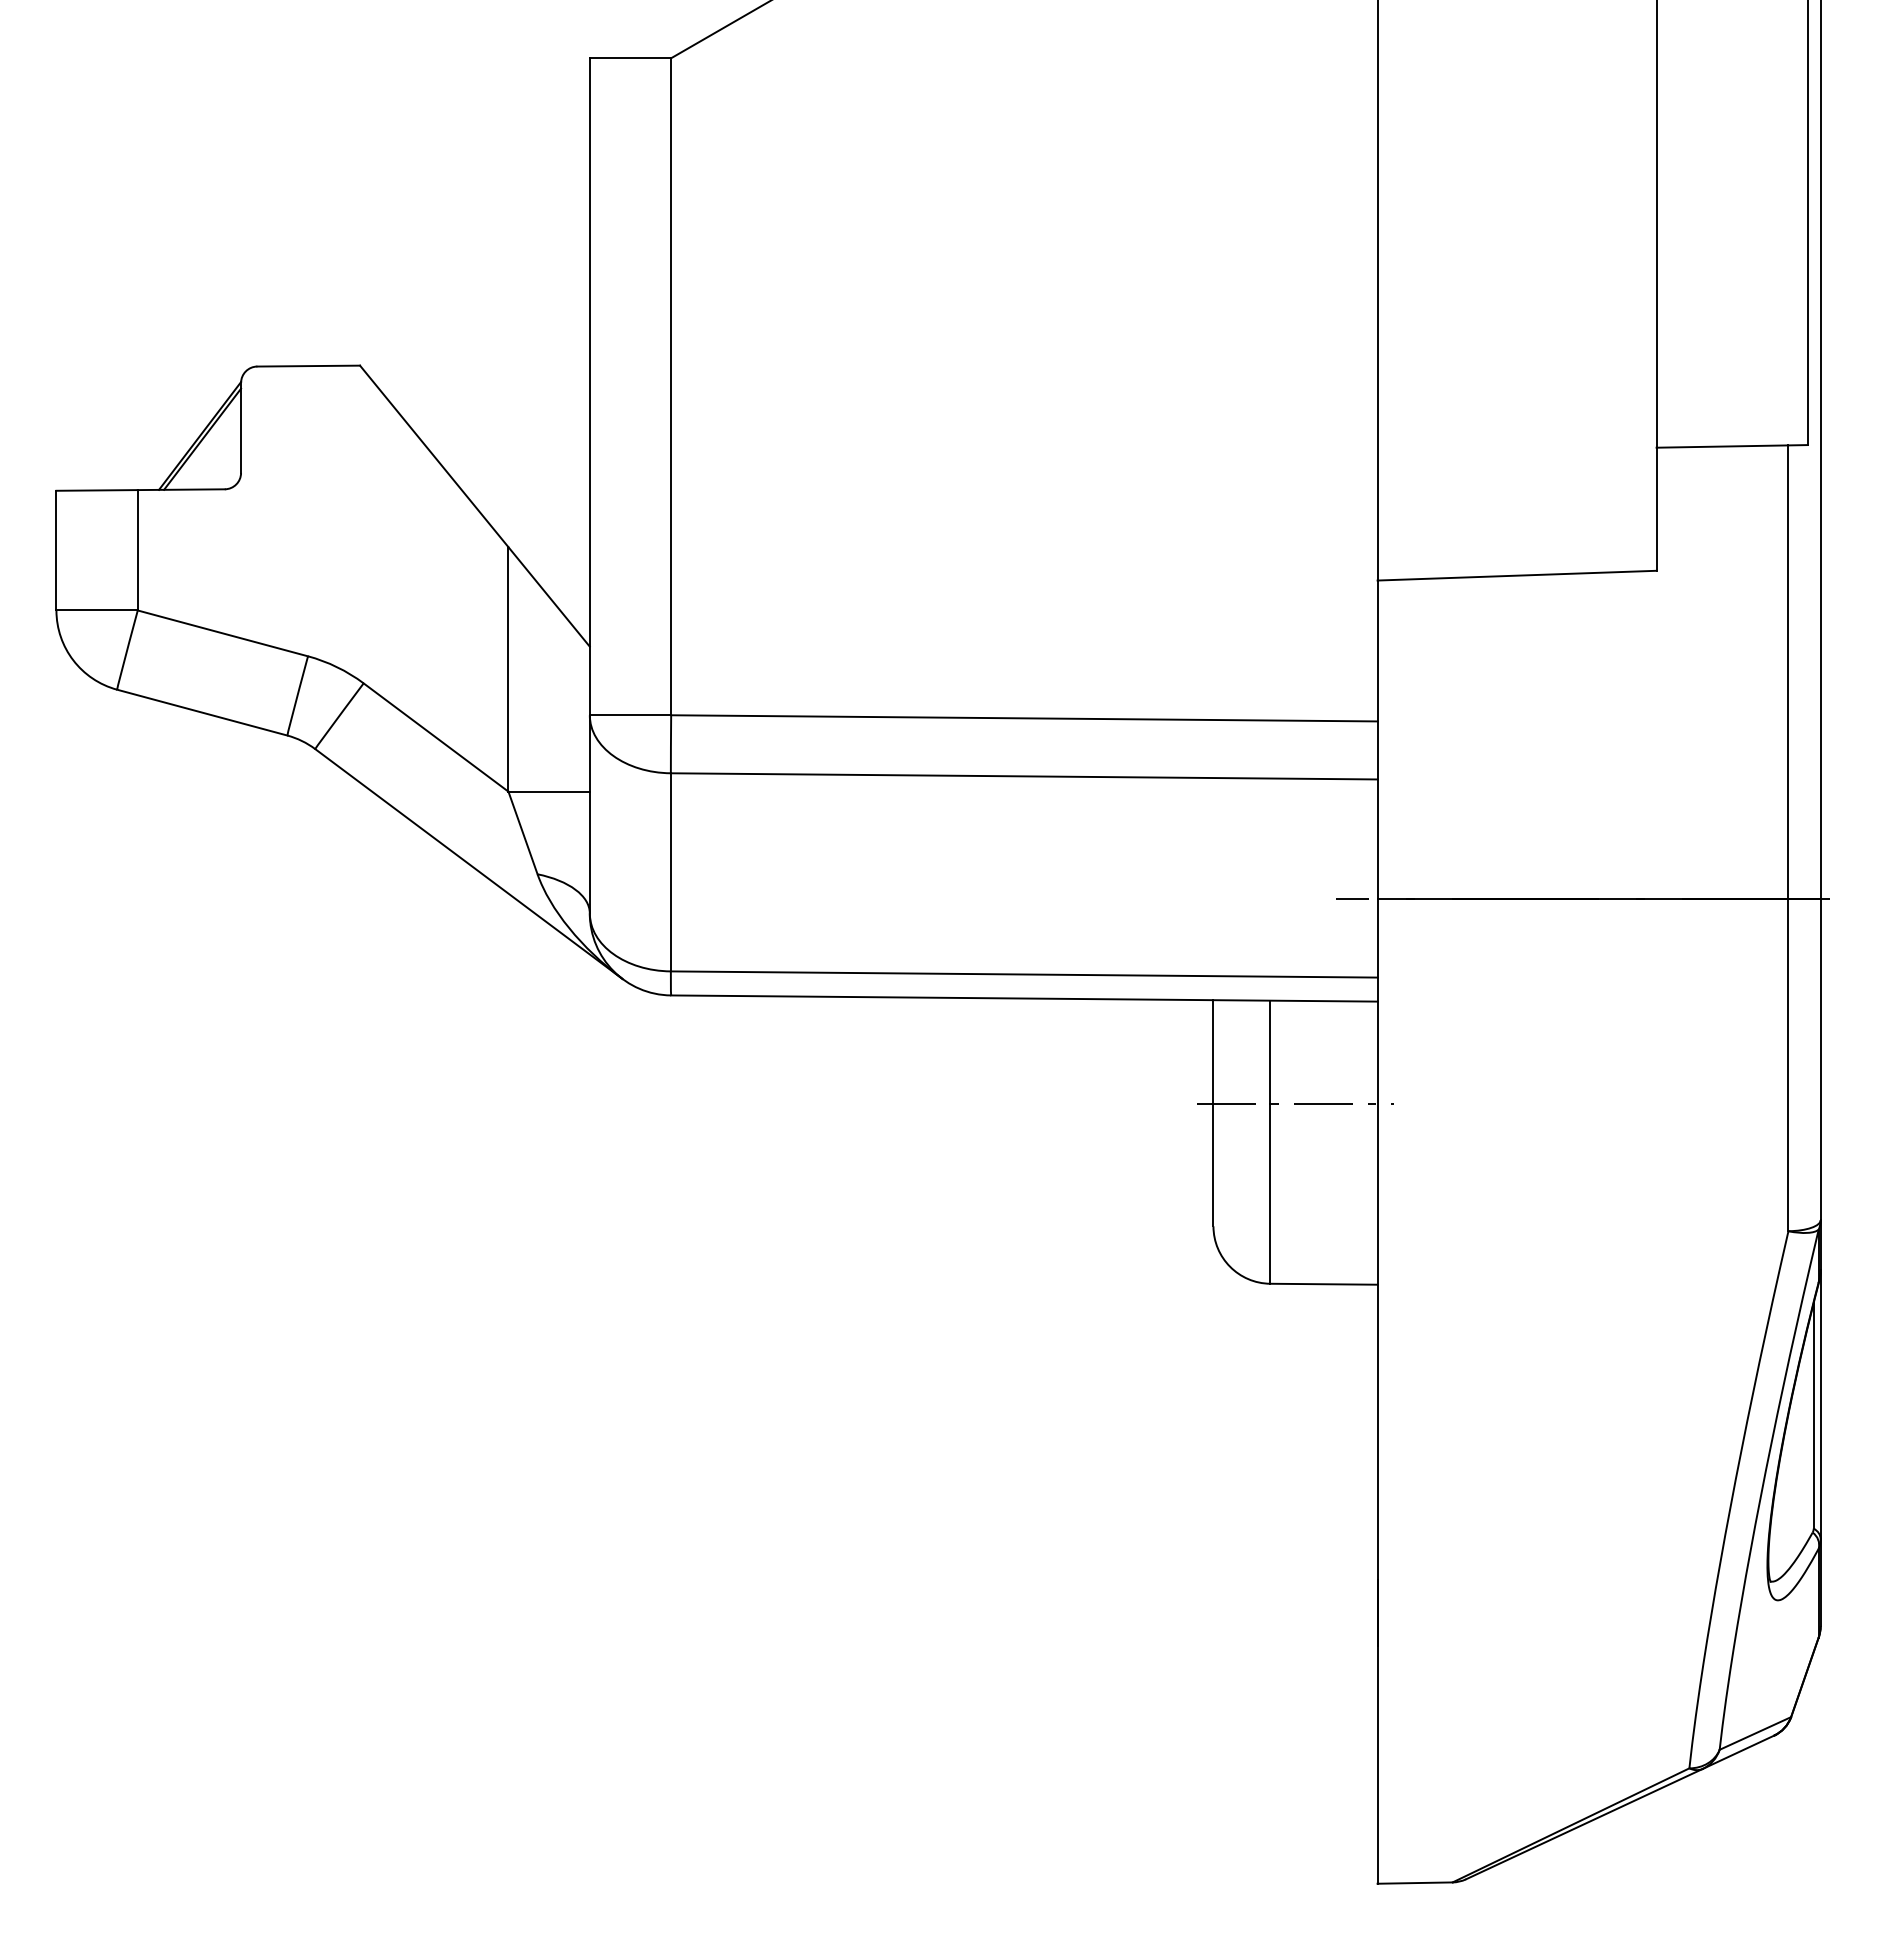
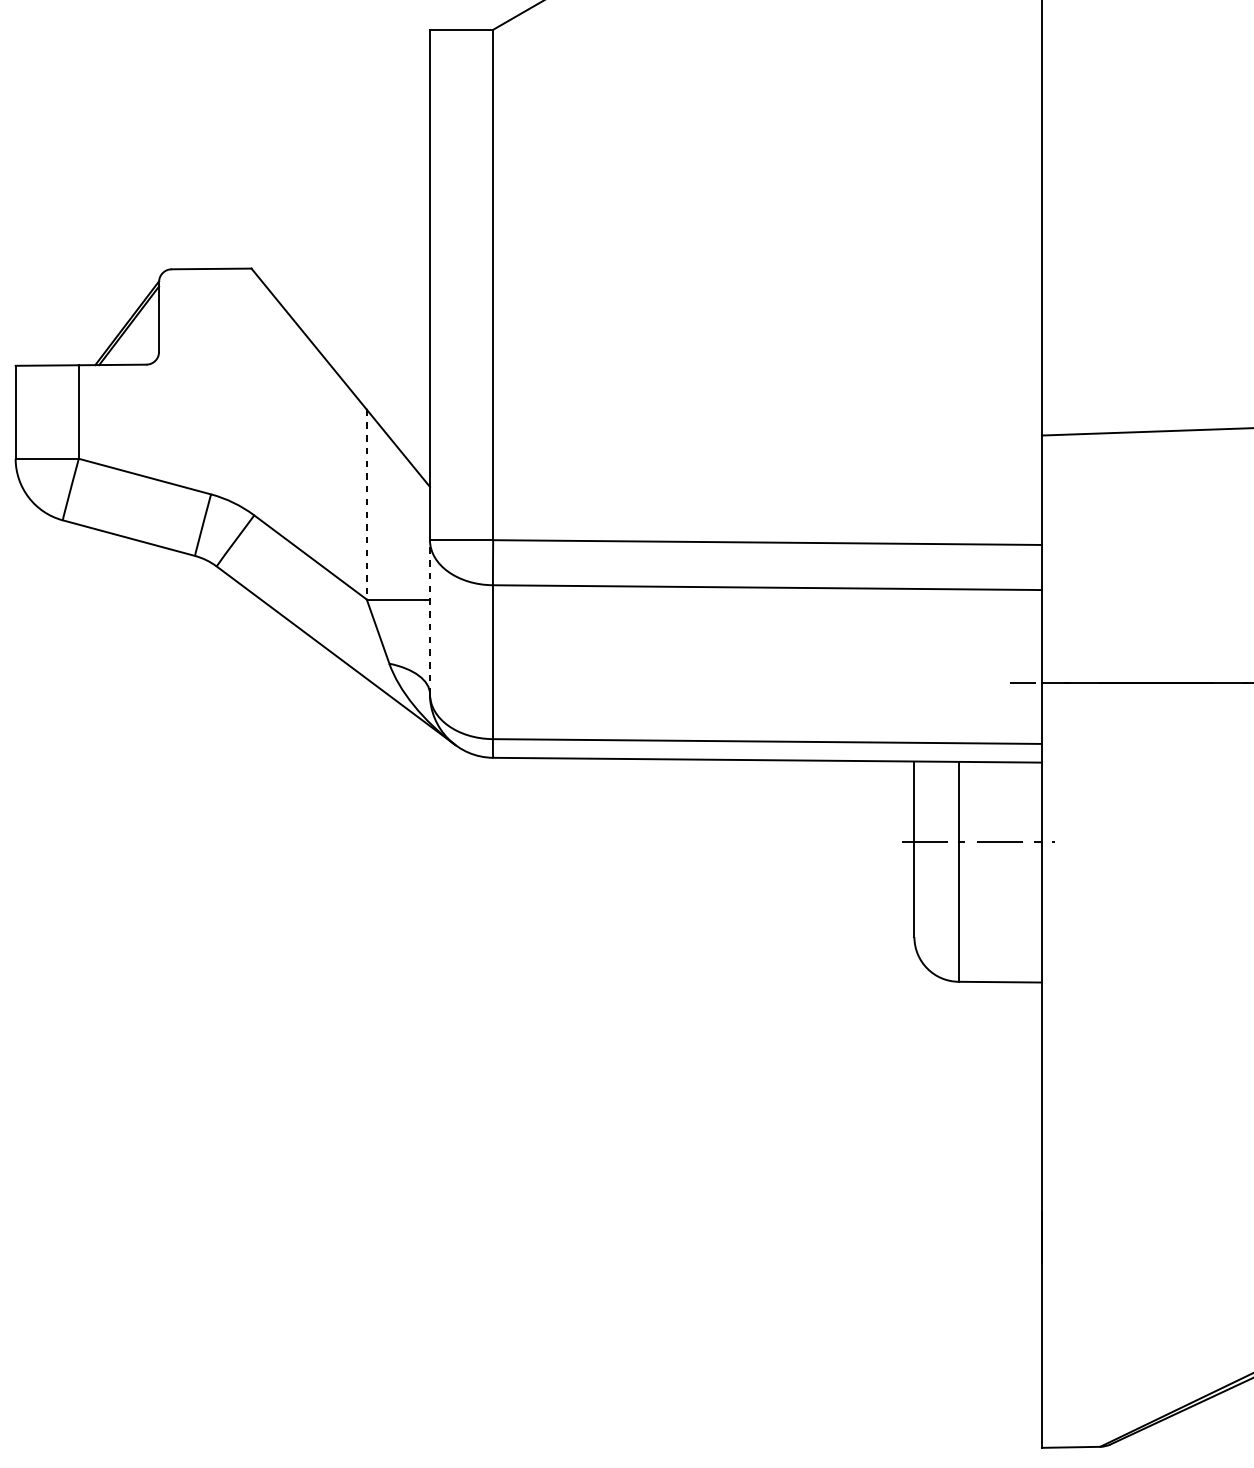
line: (508, 669) -> (366, 504), solid -> dashed
line: (589, 813) -> (429, 616), solid -> dashed

